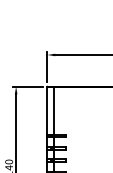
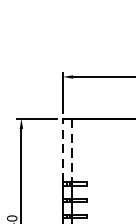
line: (47, 110) -> (62, 150), solid -> dashed
line: (54, 110) -> (72, 150), solid -> dashed

